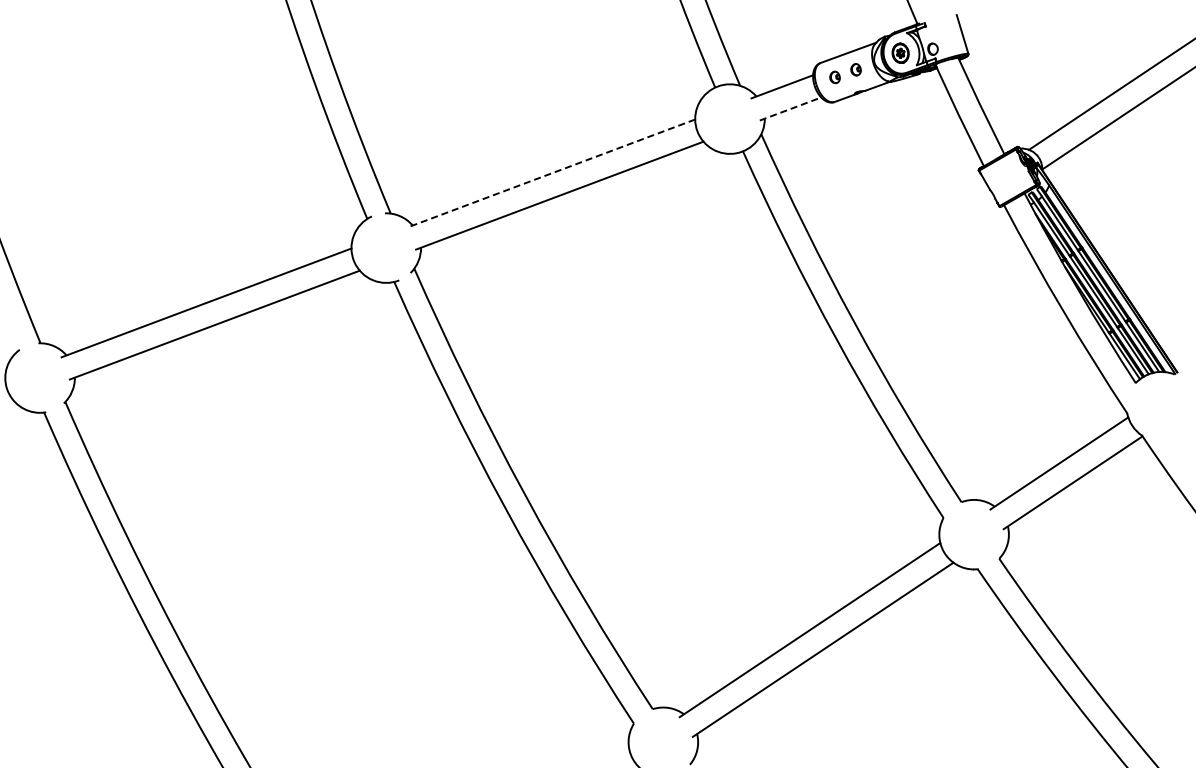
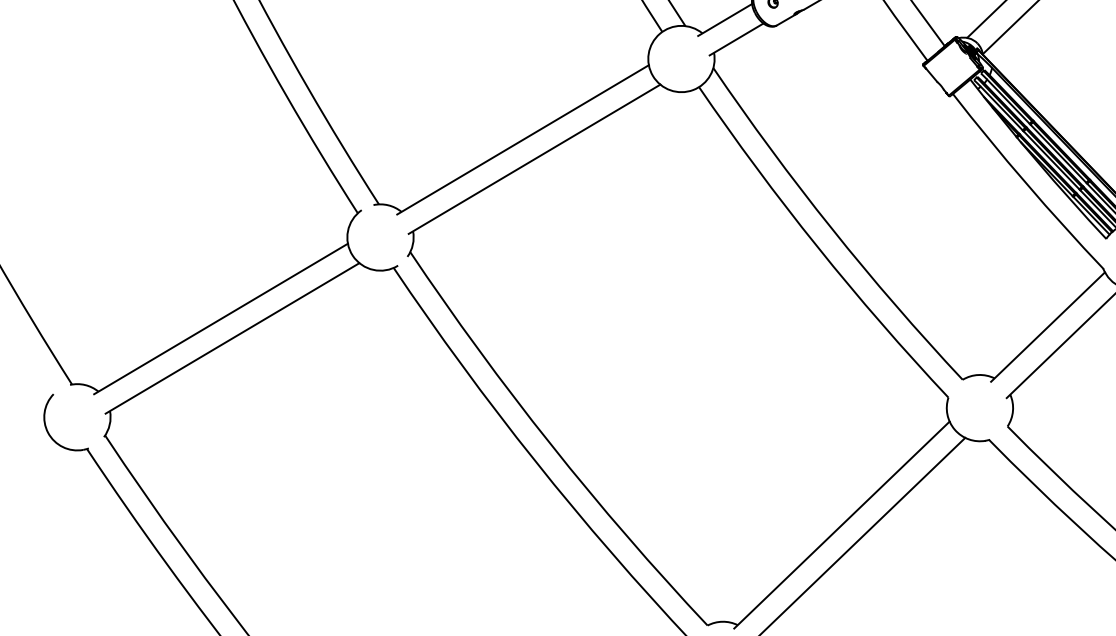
line: (790, 109) -> (736, 39), dashed -> solid
line: (551, 173) -> (523, 139), dashed -> solid

